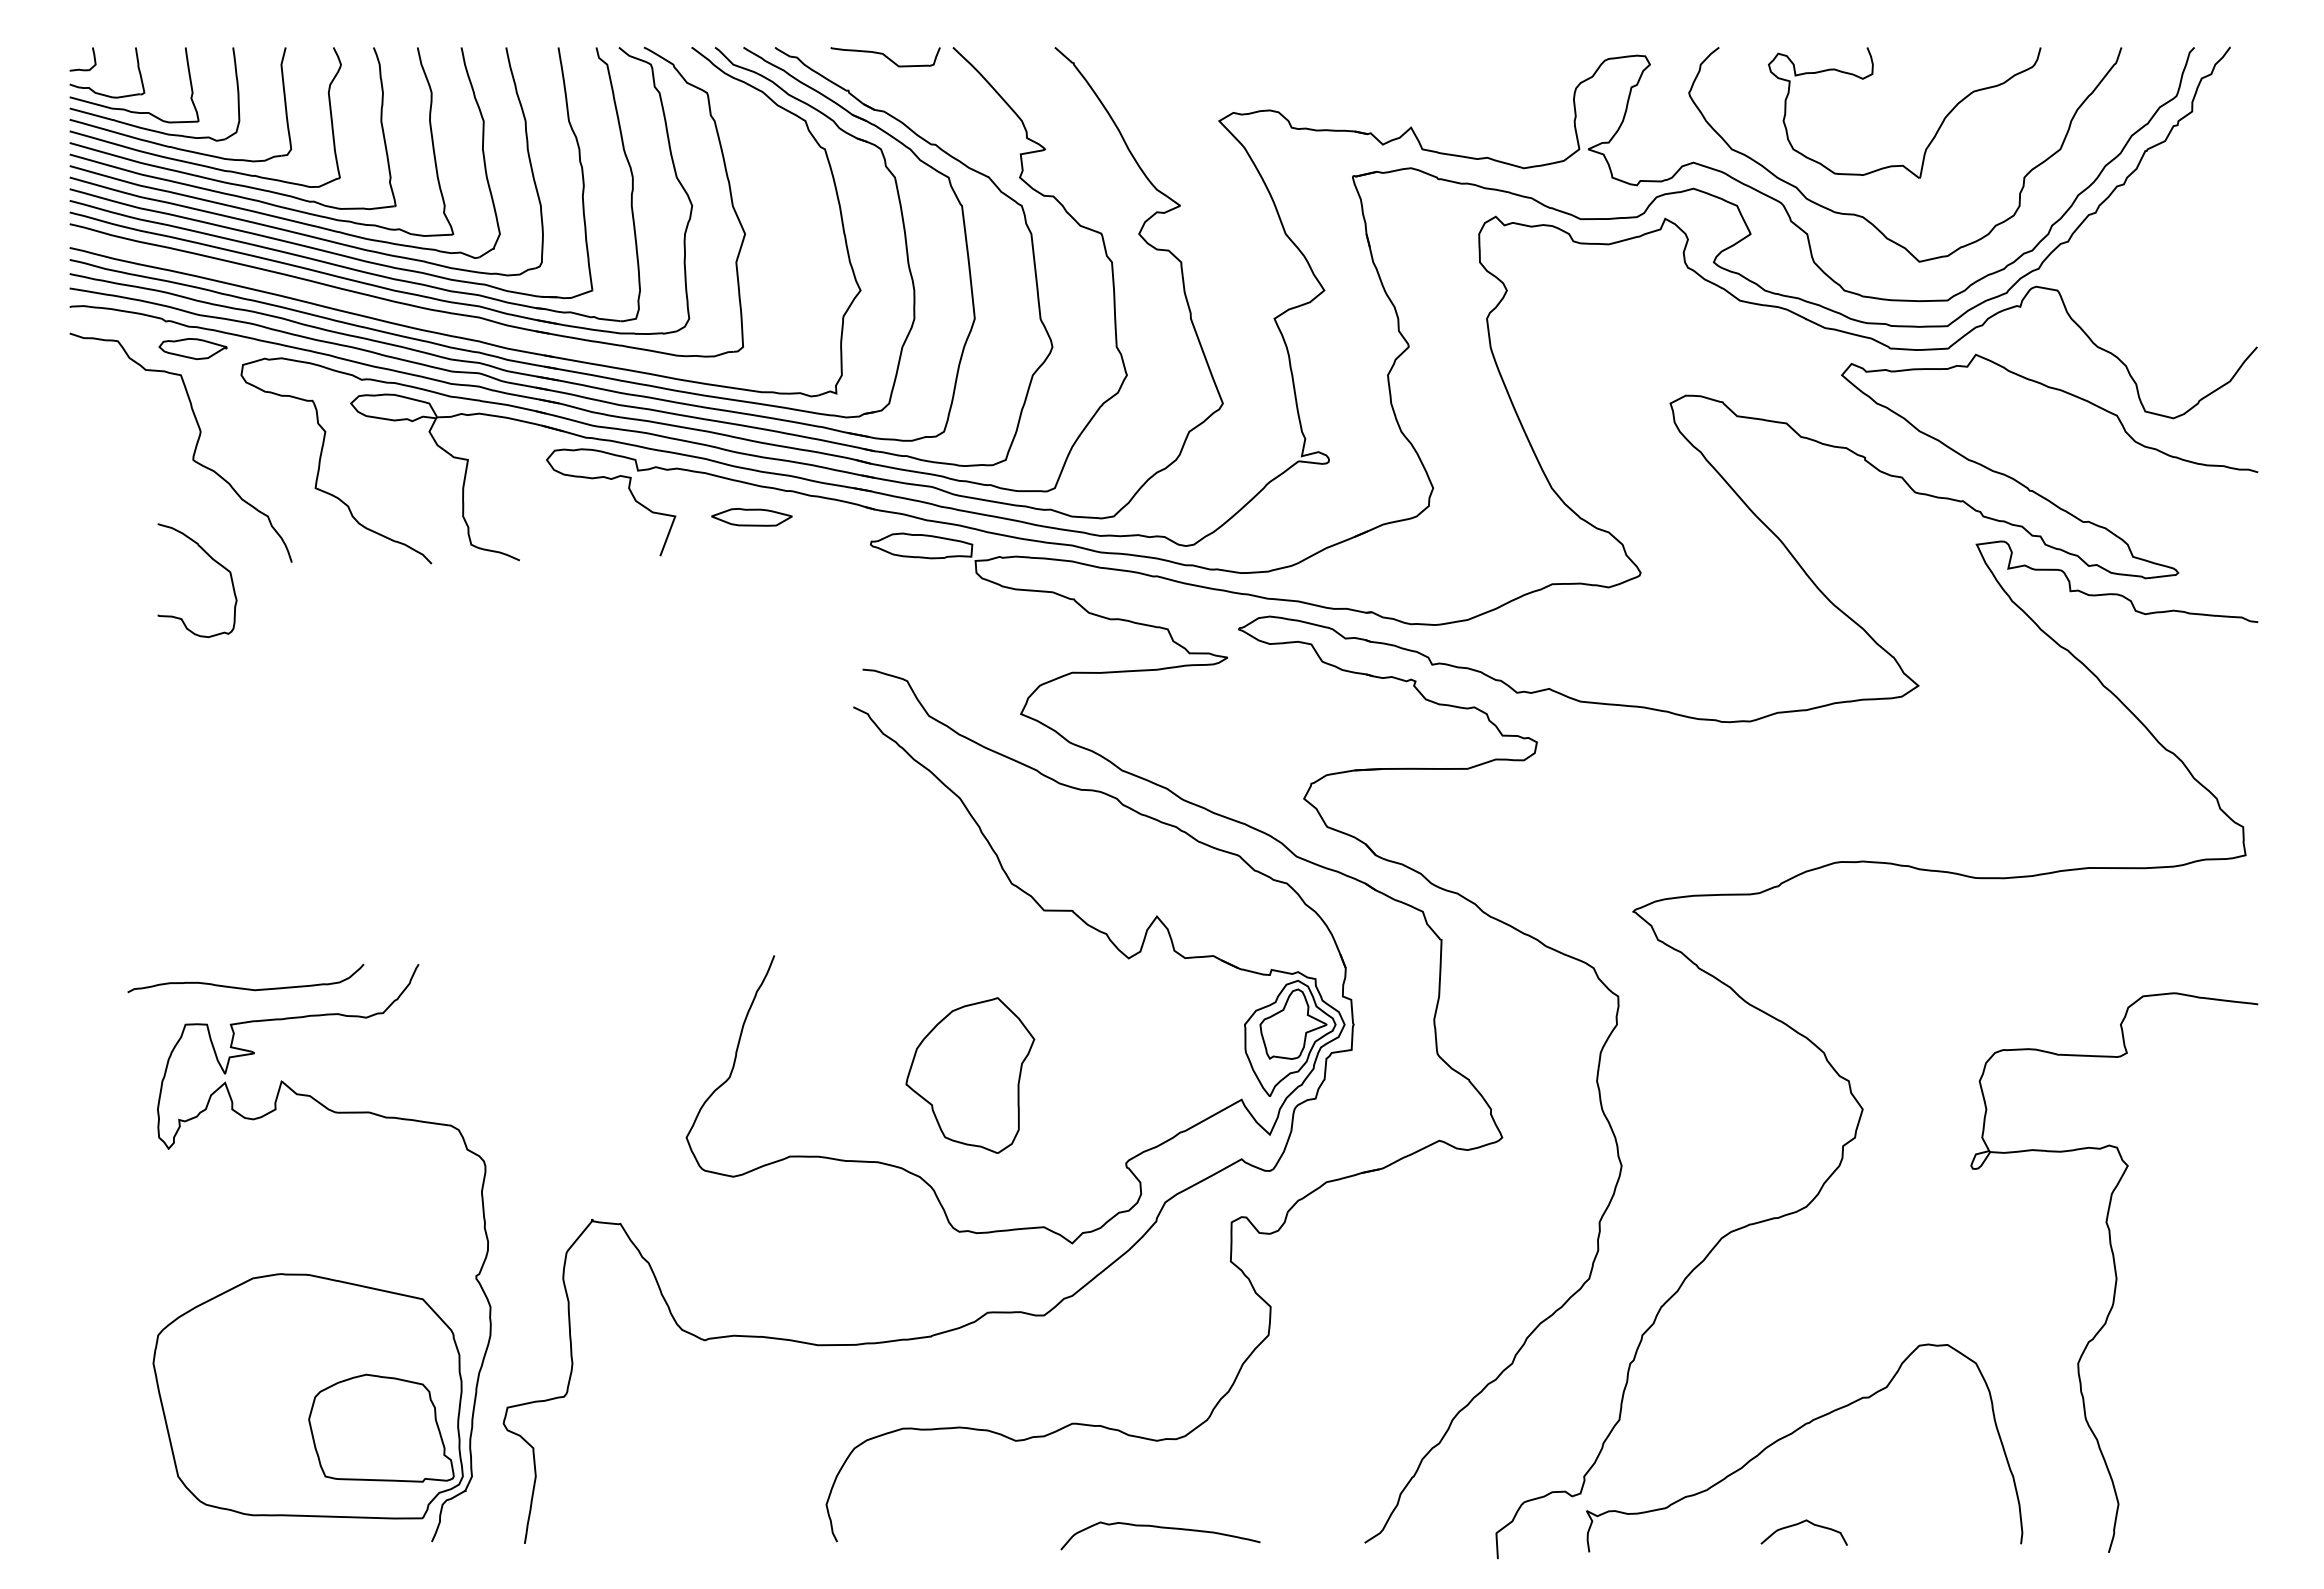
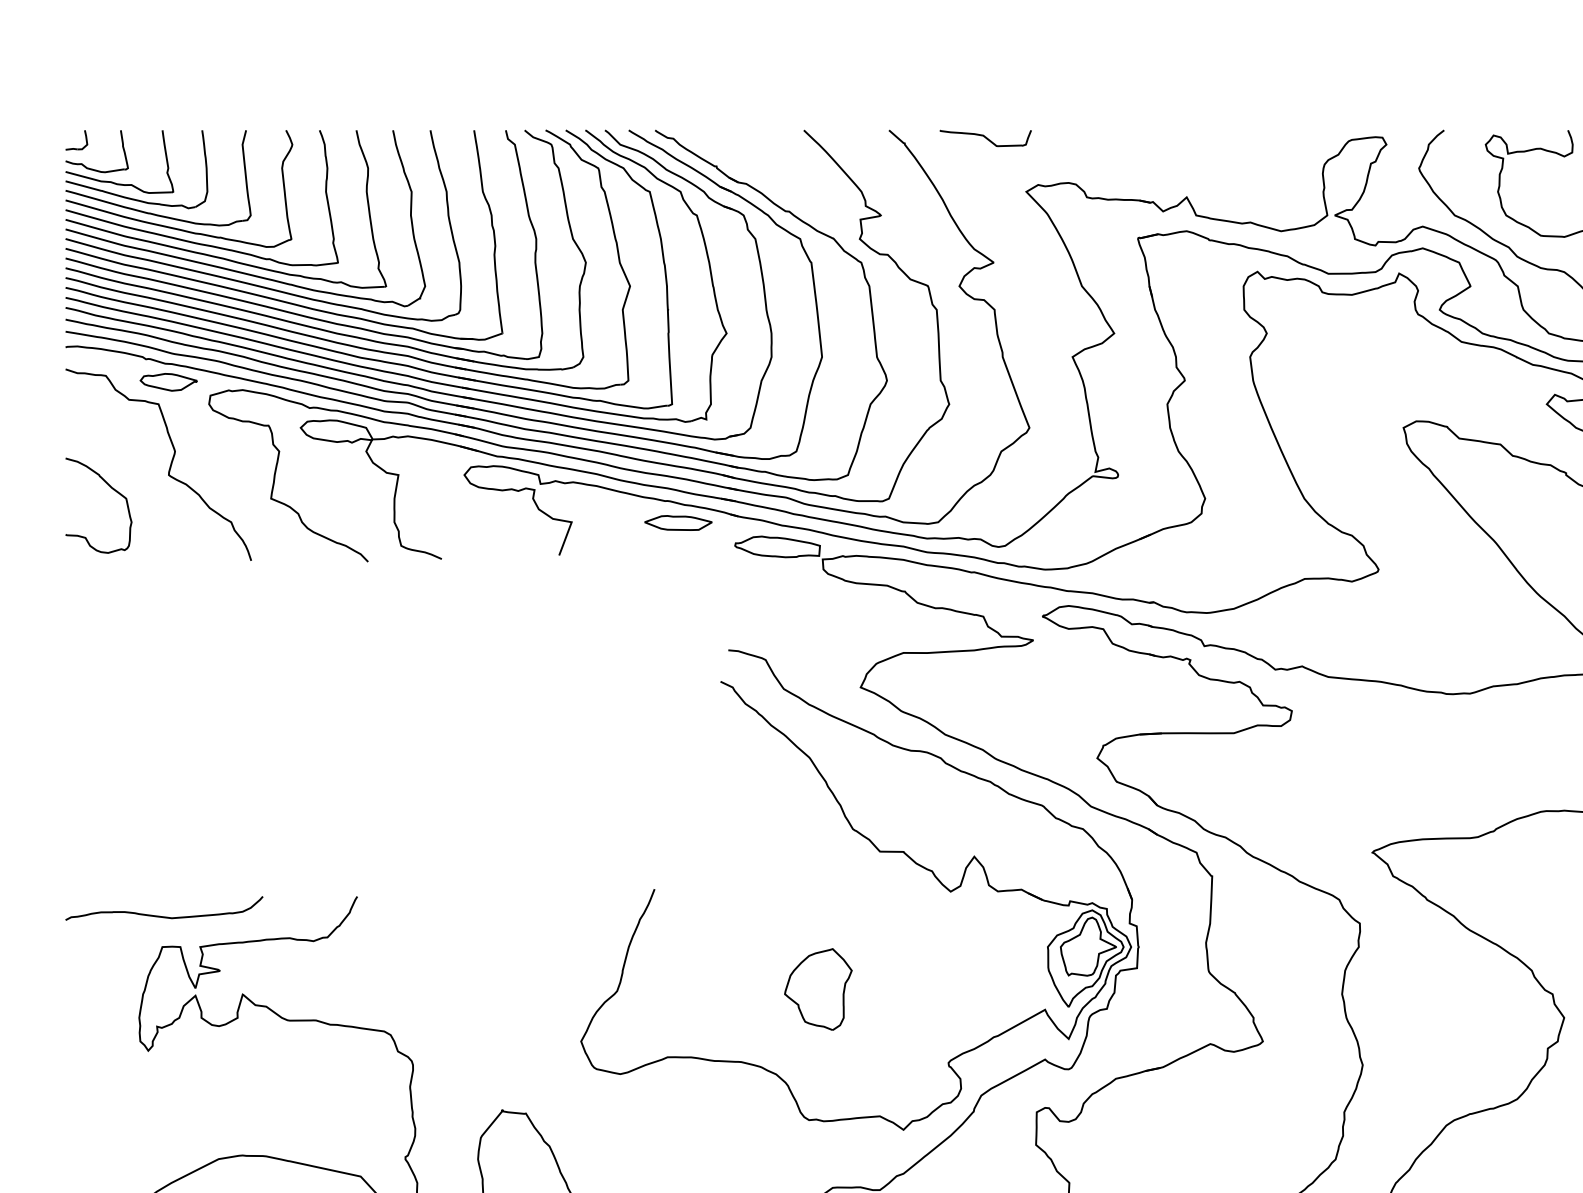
curve: (885, 57) -> (985, 138), moved
part: (407, 314) -> (347, 353), added
part: (751, 517) -> (678, 523), moved
curve: (211, 559) -> (110, 488), moved
curve: (243, 987) -> (162, 915), moved
part: (970, 1075) -> (818, 989), size x0.62

